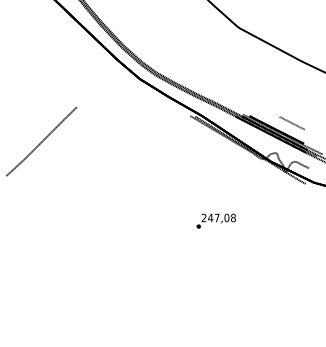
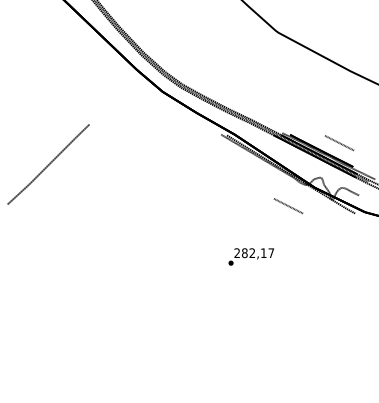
line: (248, 177) -> (288, 206), added
text: (221, 218) -> (257, 253), 247,08 -> 282,17

